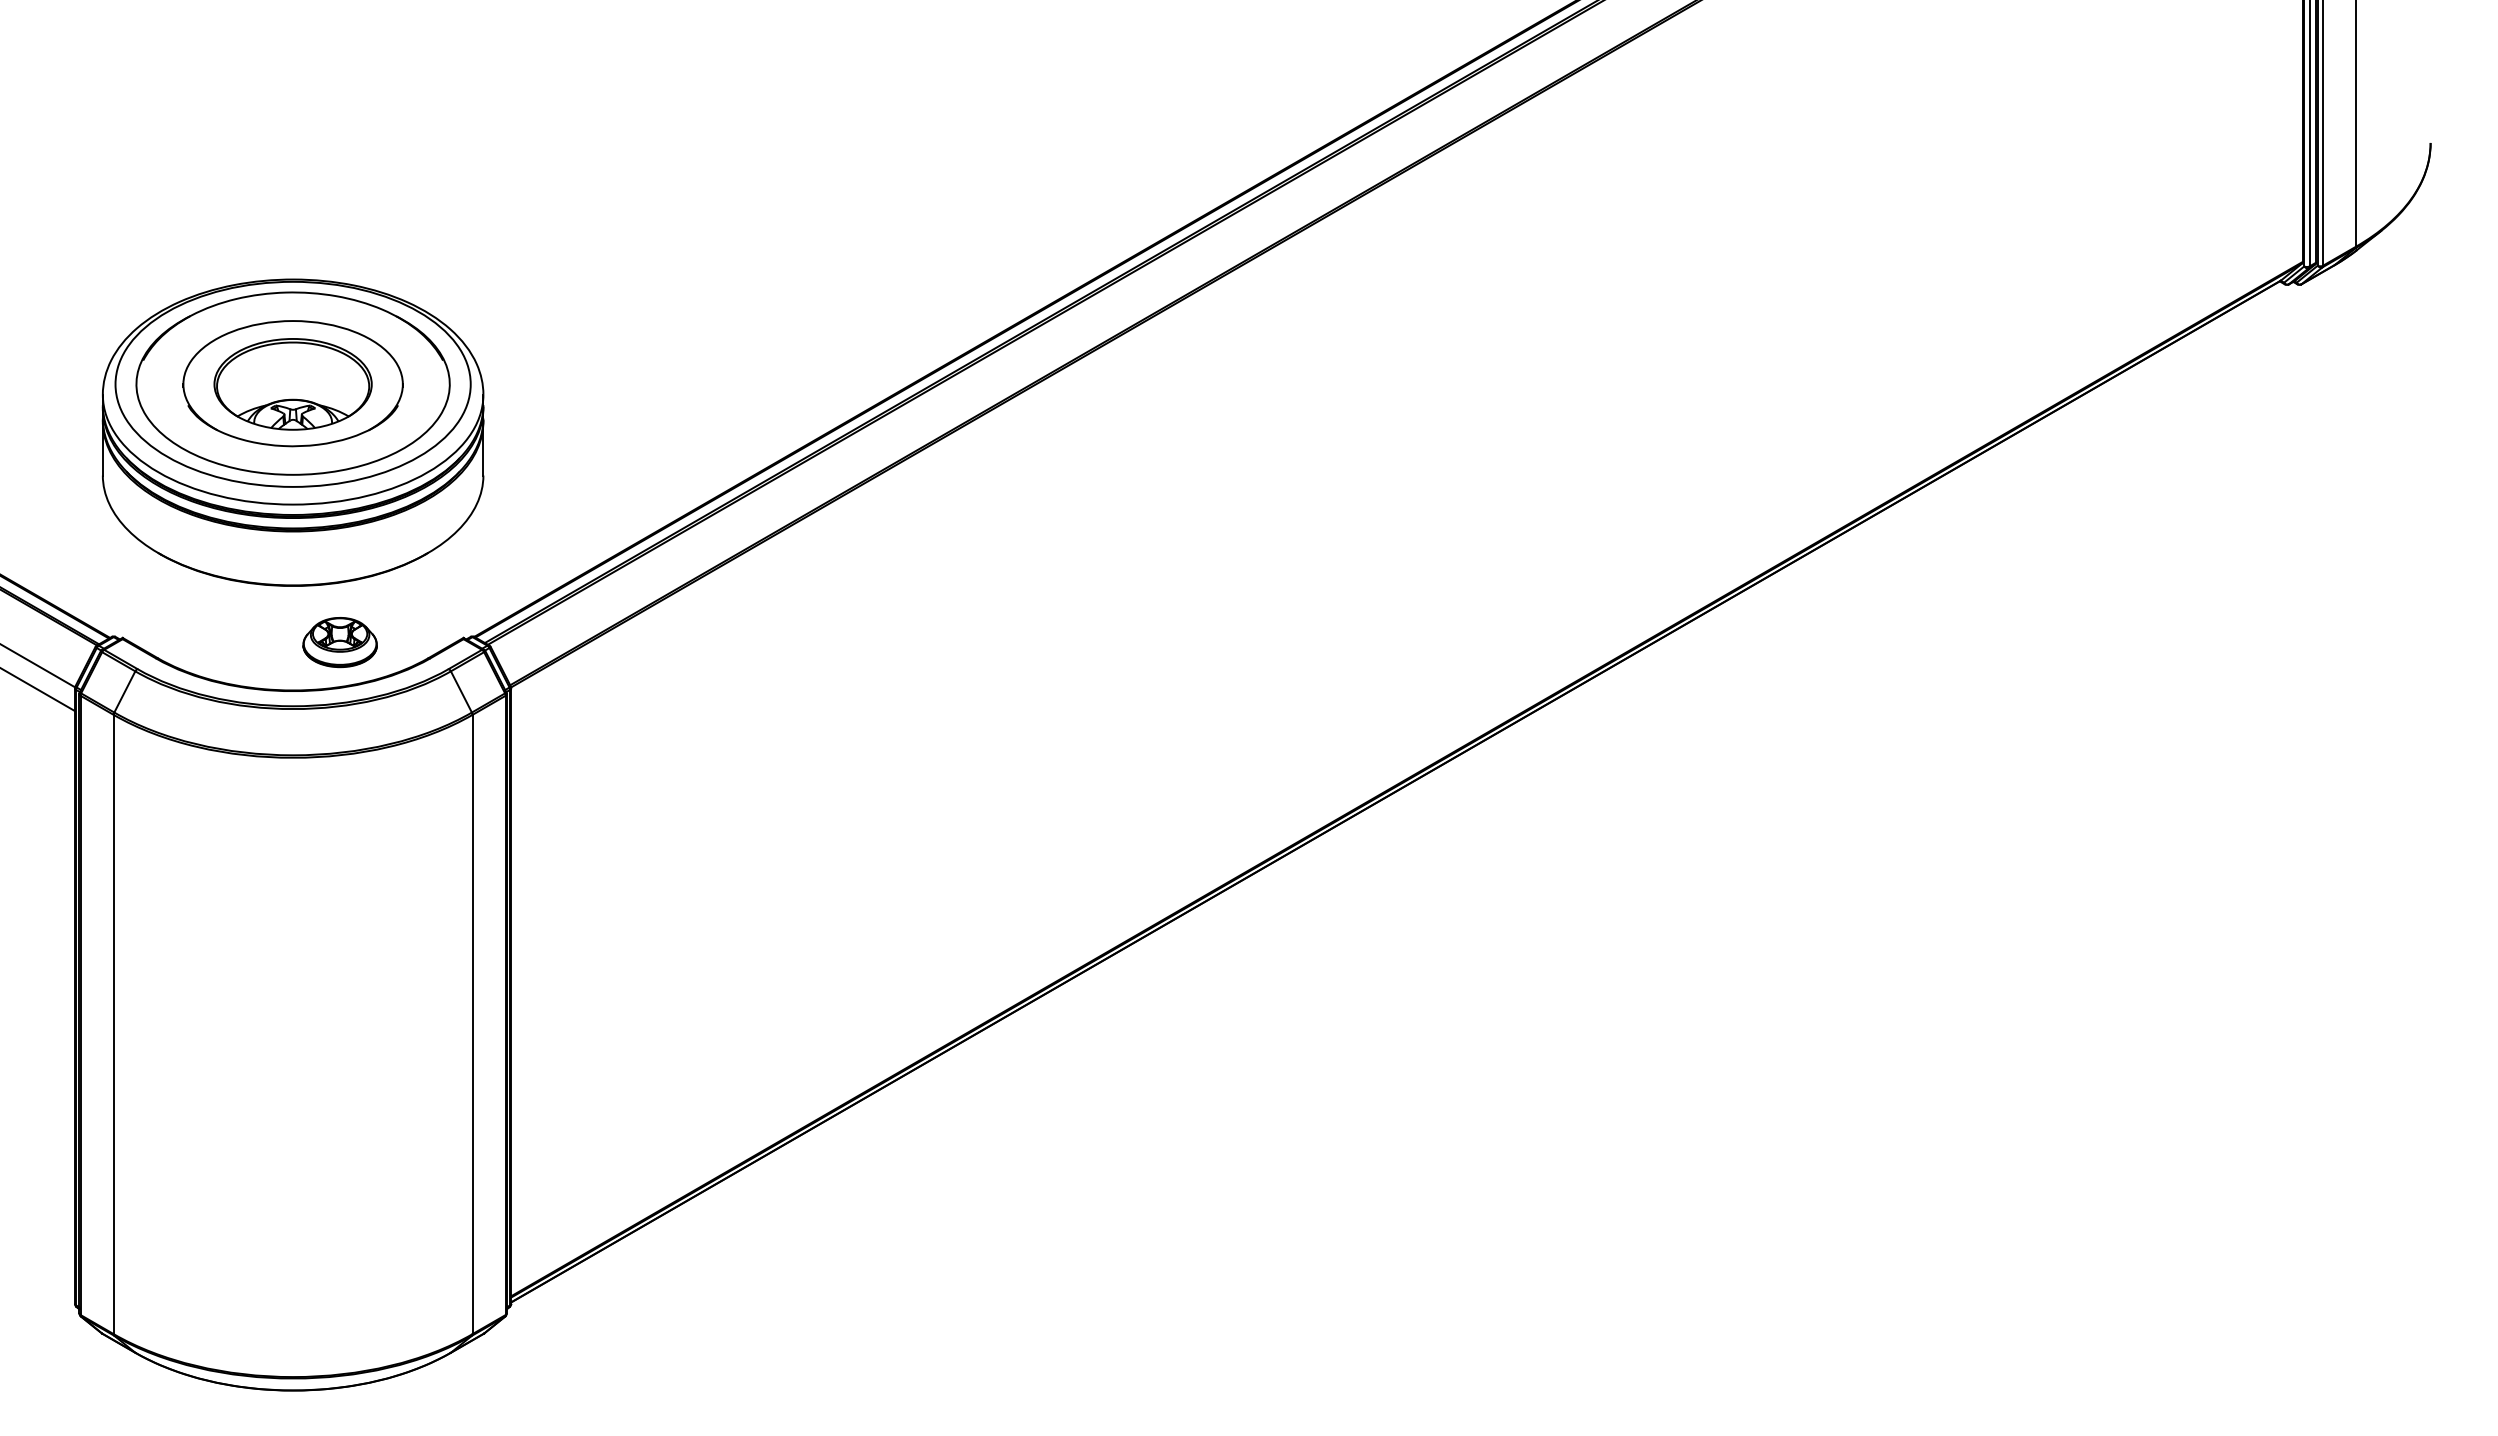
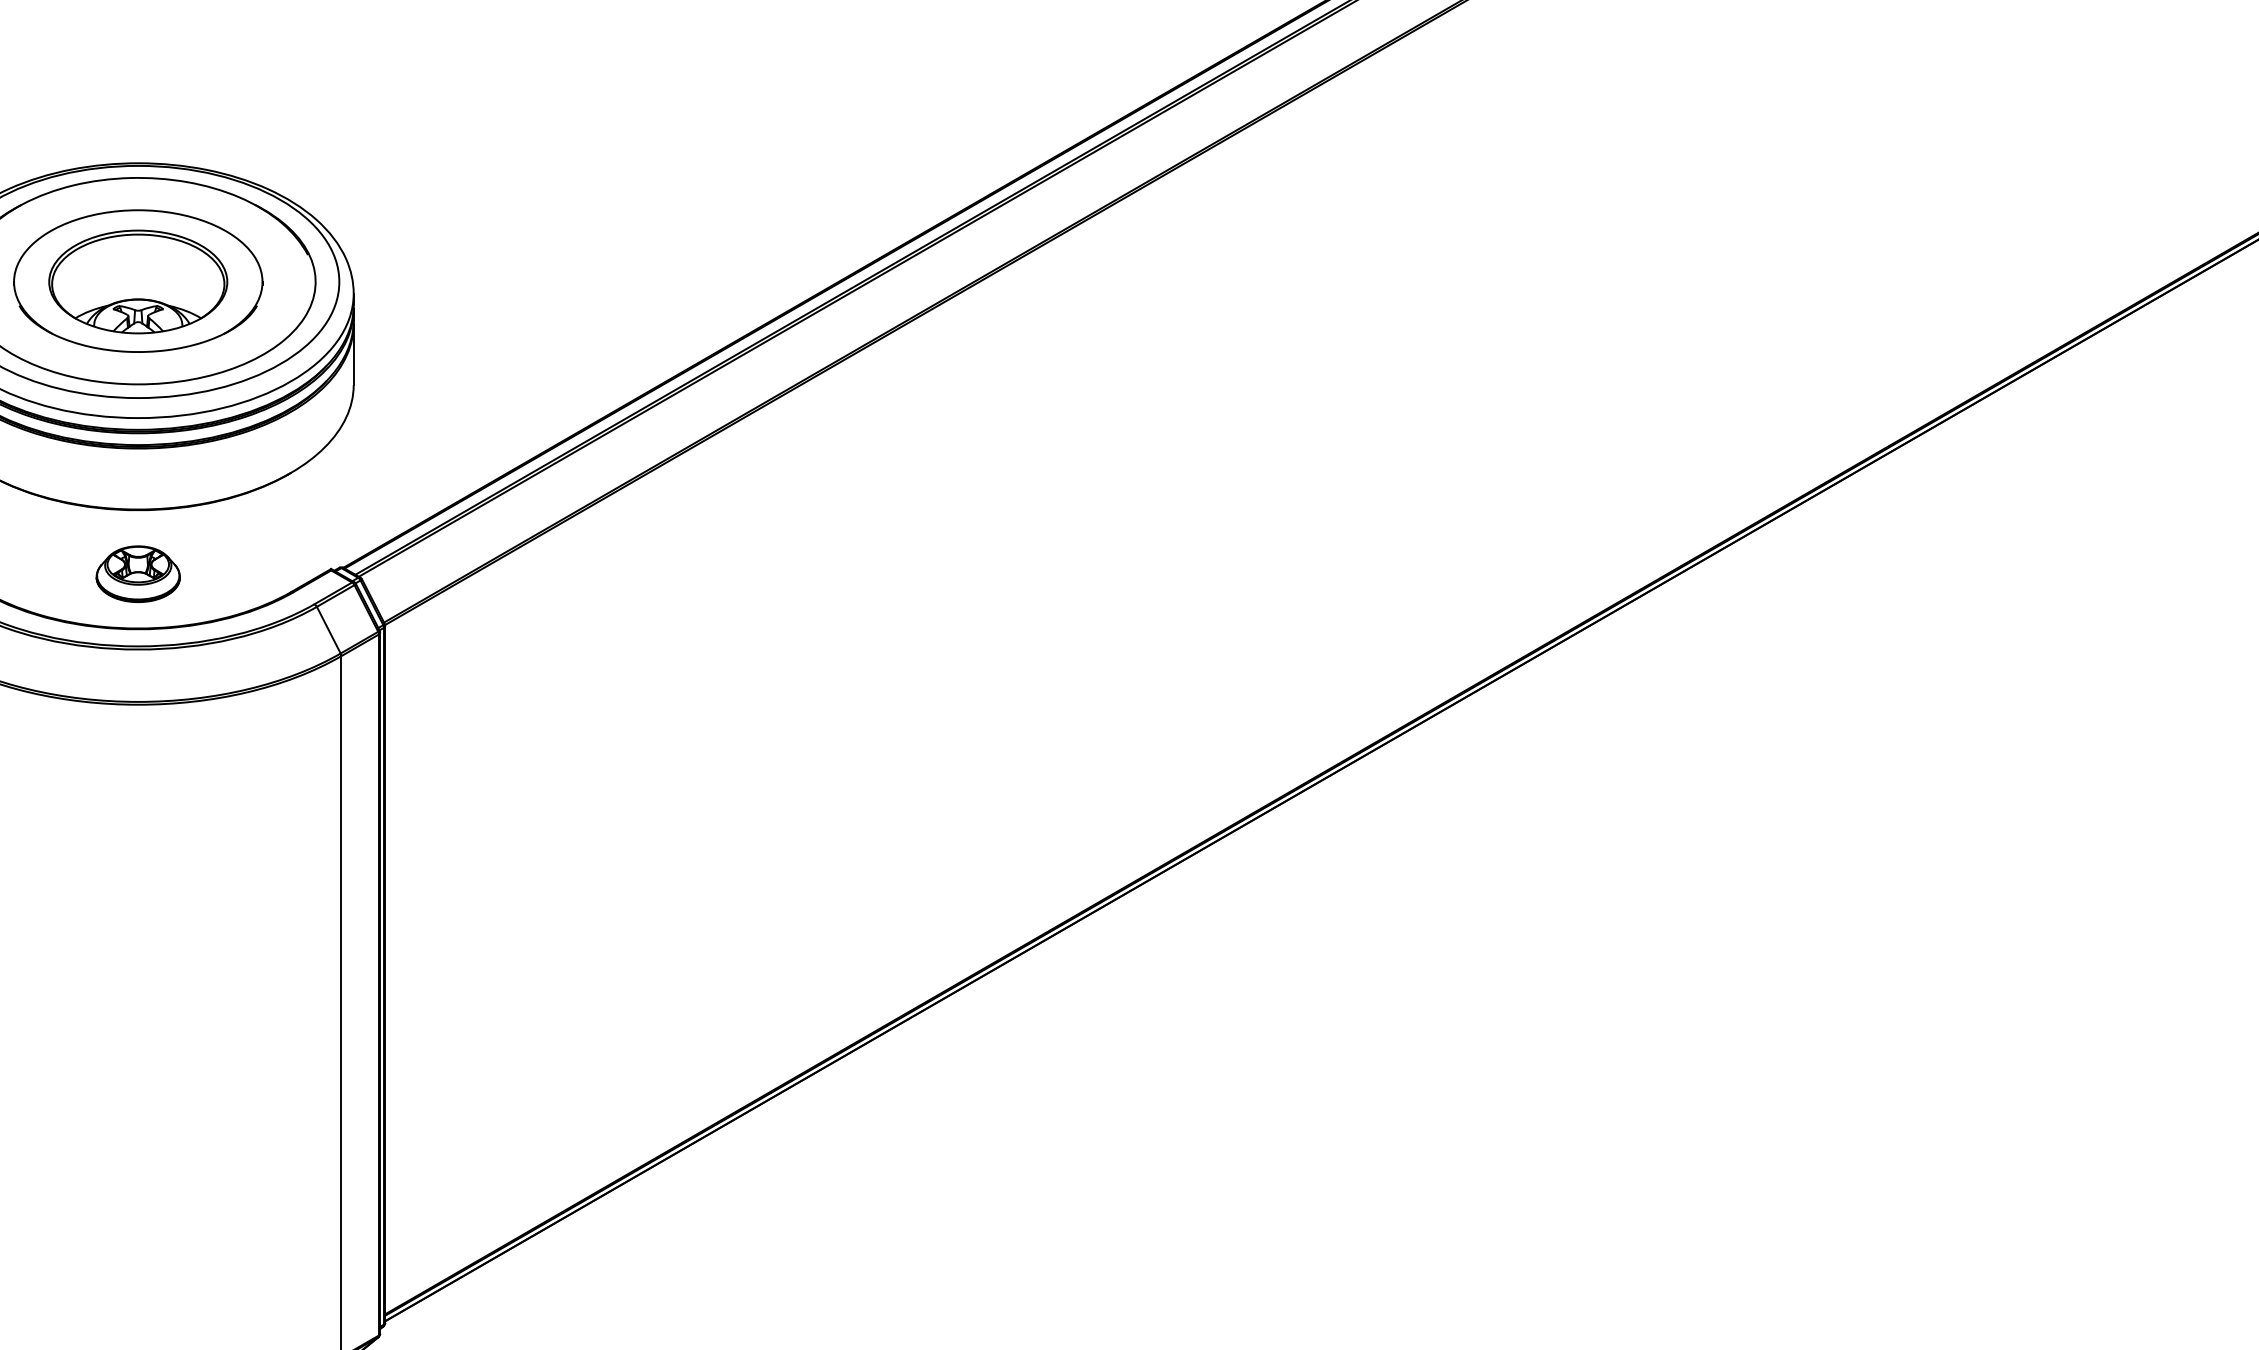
part: (339, 642) -> (137, 574), moved

